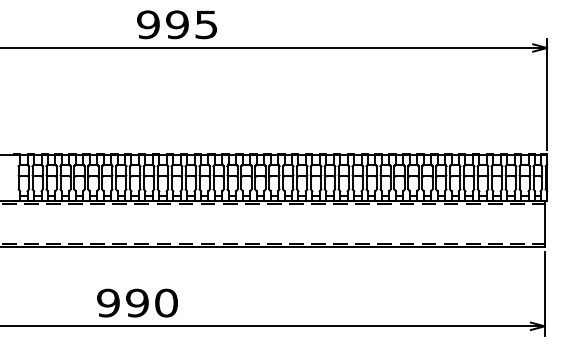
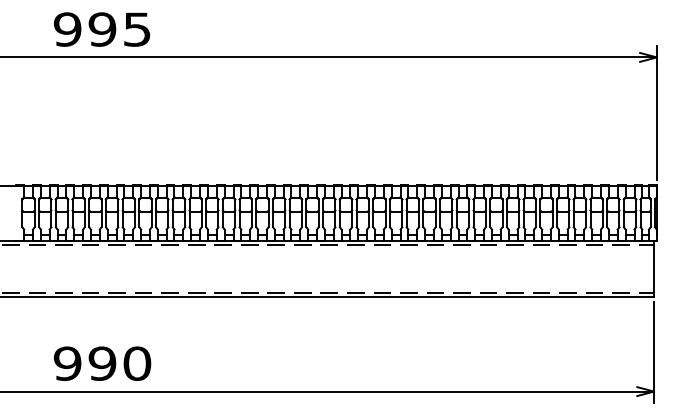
text: (176, 24) -> (101, 29), moved
text: (137, 302) -> (102, 362), moved

